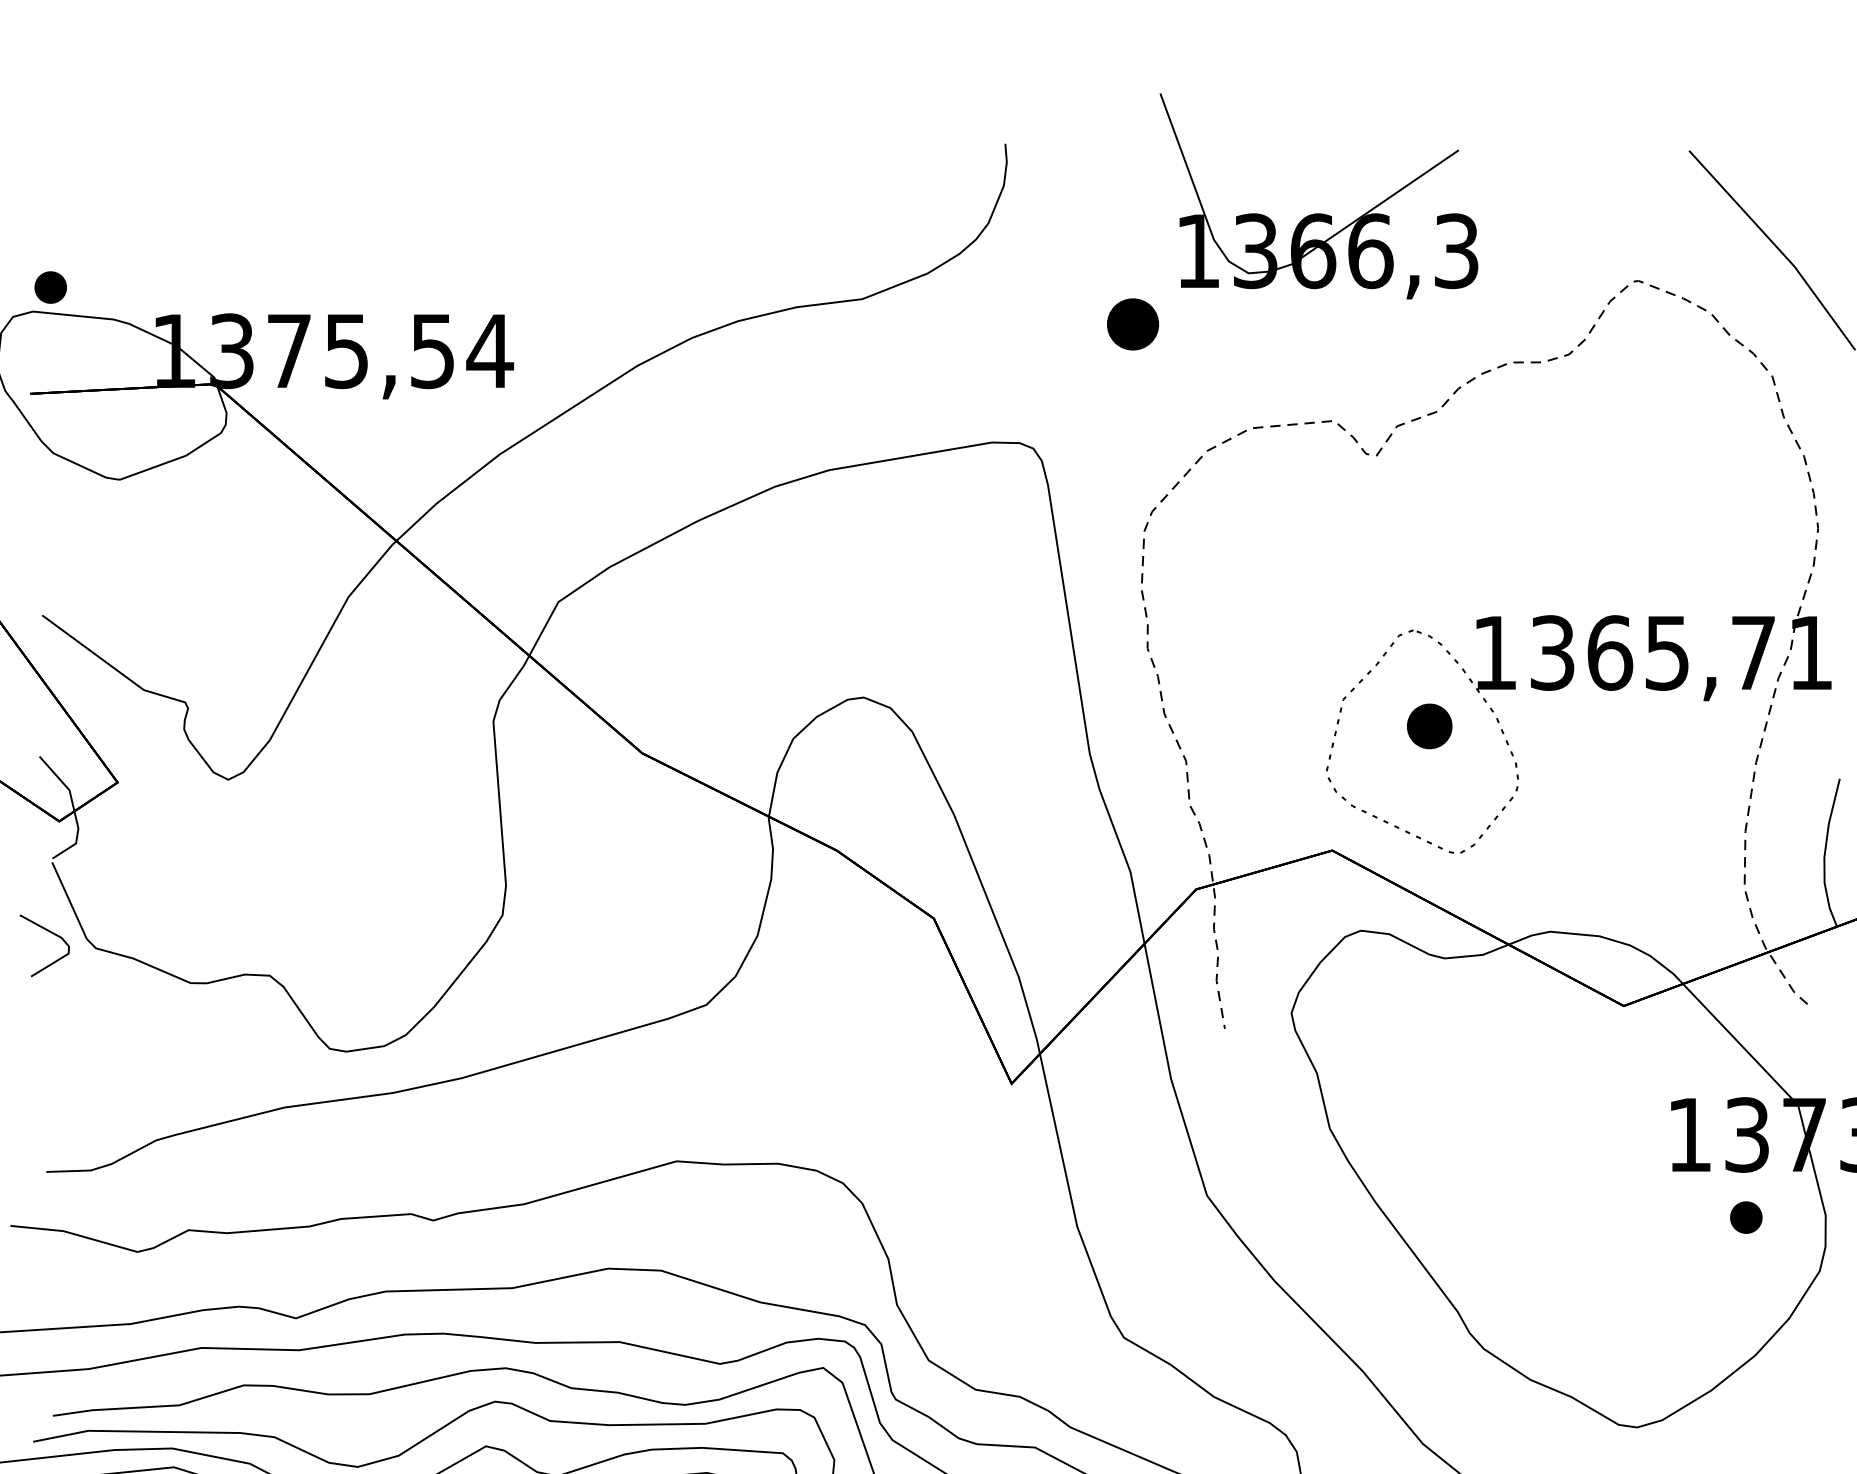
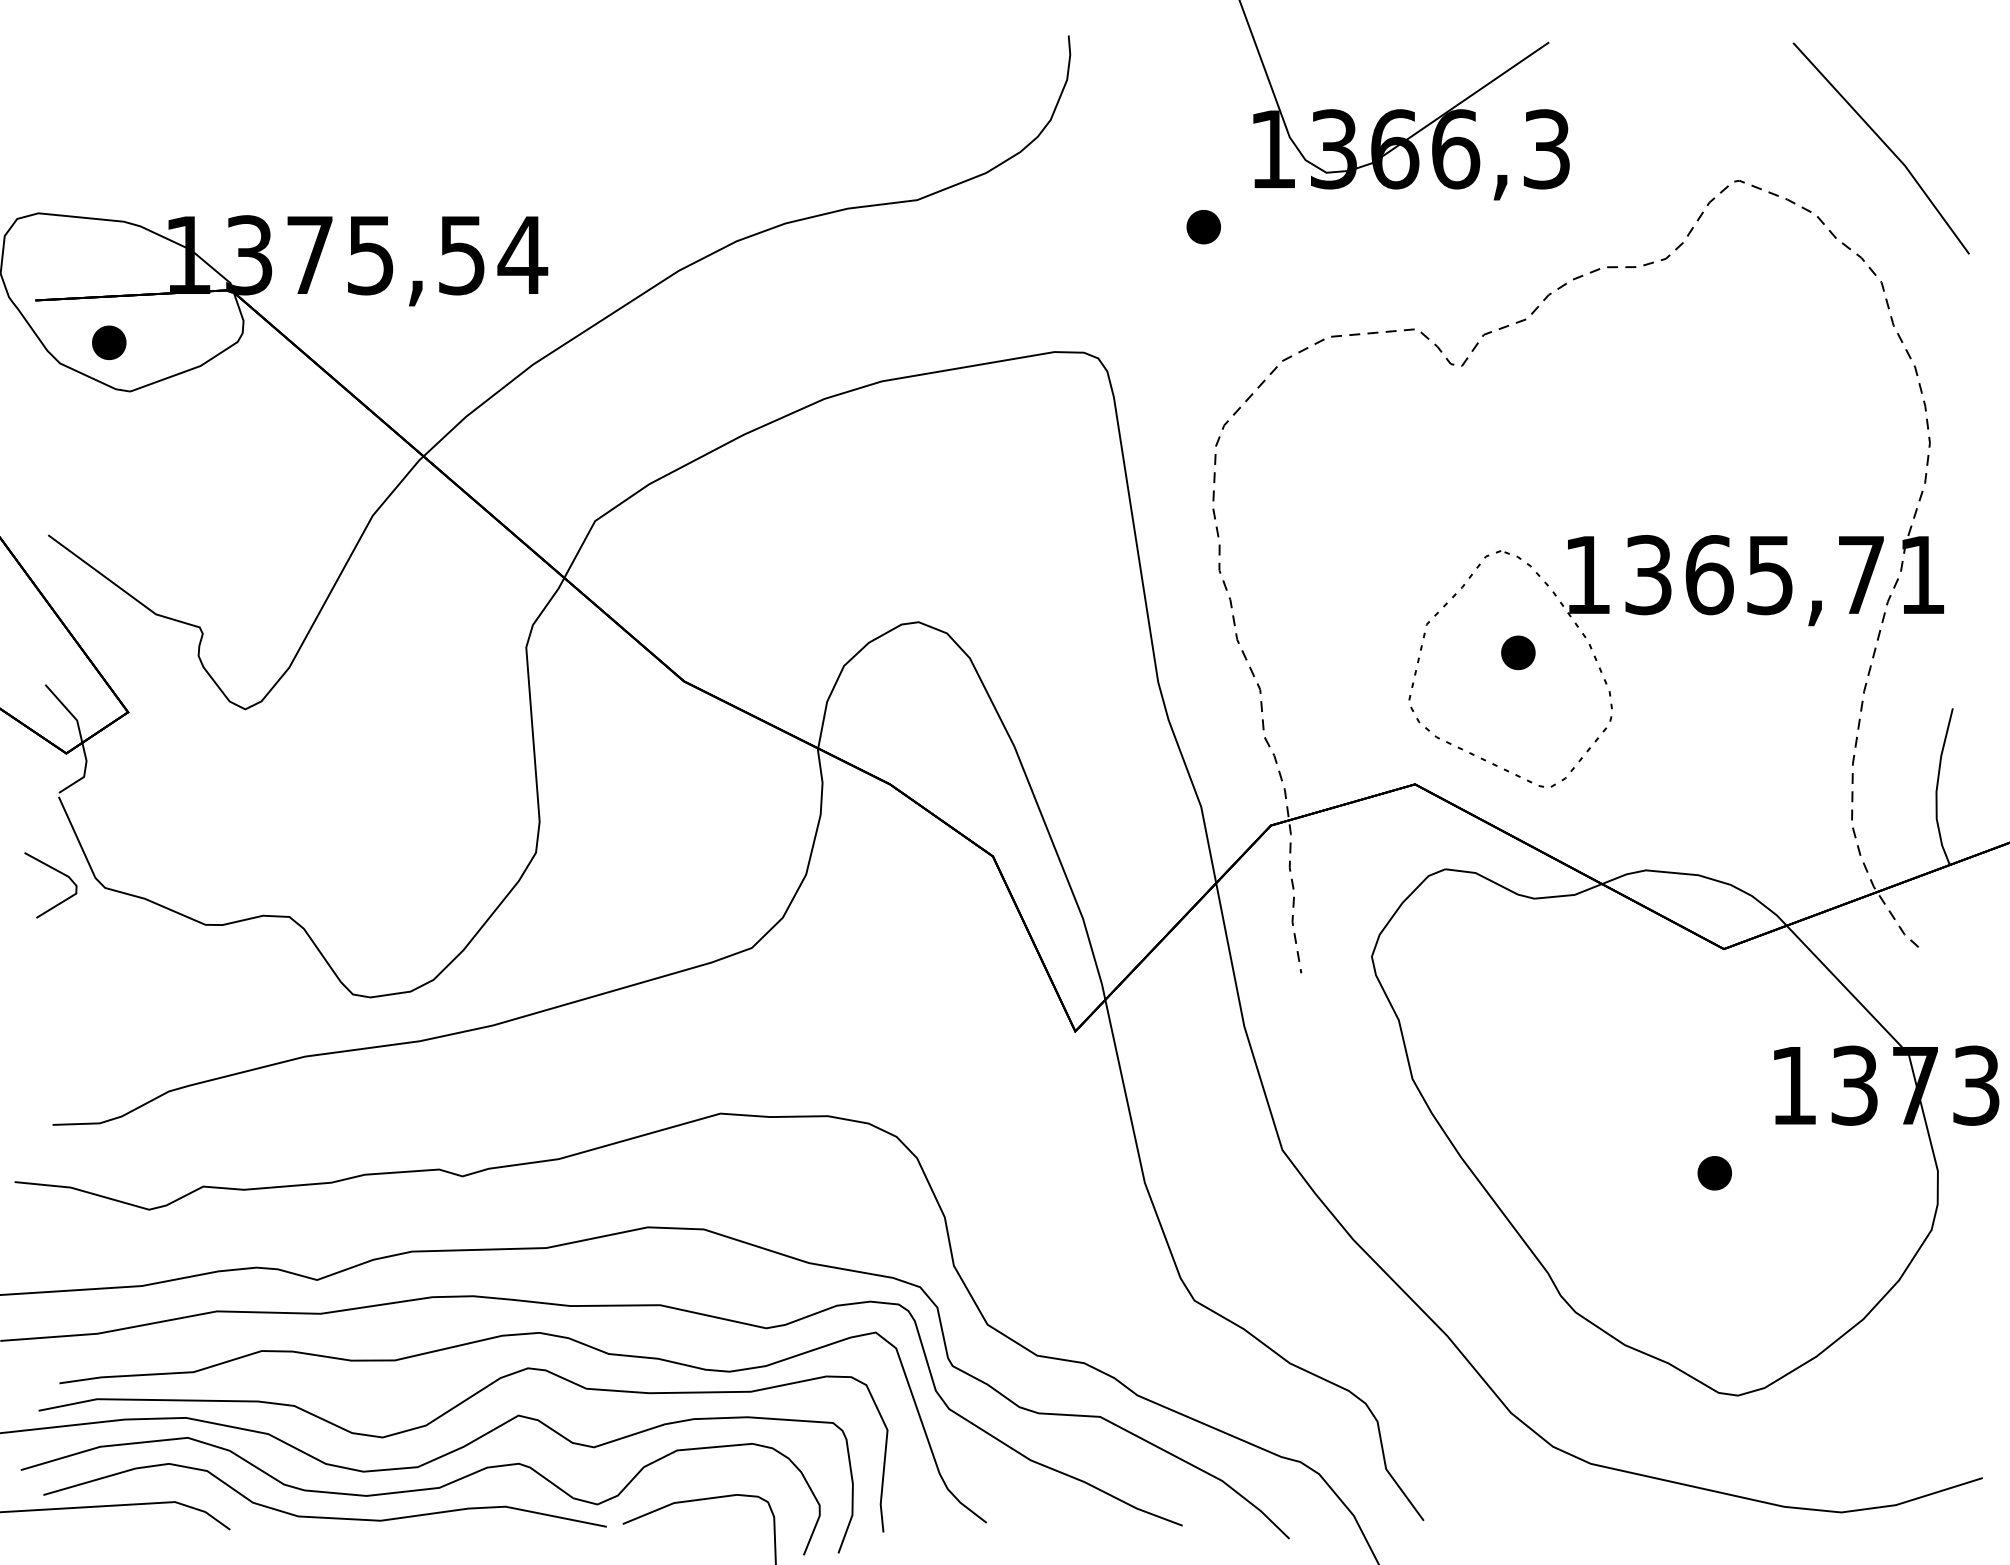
part: (50, 287) -> (109, 342), moved
part: (1132, 324) -> (1203, 227), size x0.62
part: (1429, 726) -> (1518, 652), size x0.71
part: (1746, 1217) -> (1714, 1173), moved

